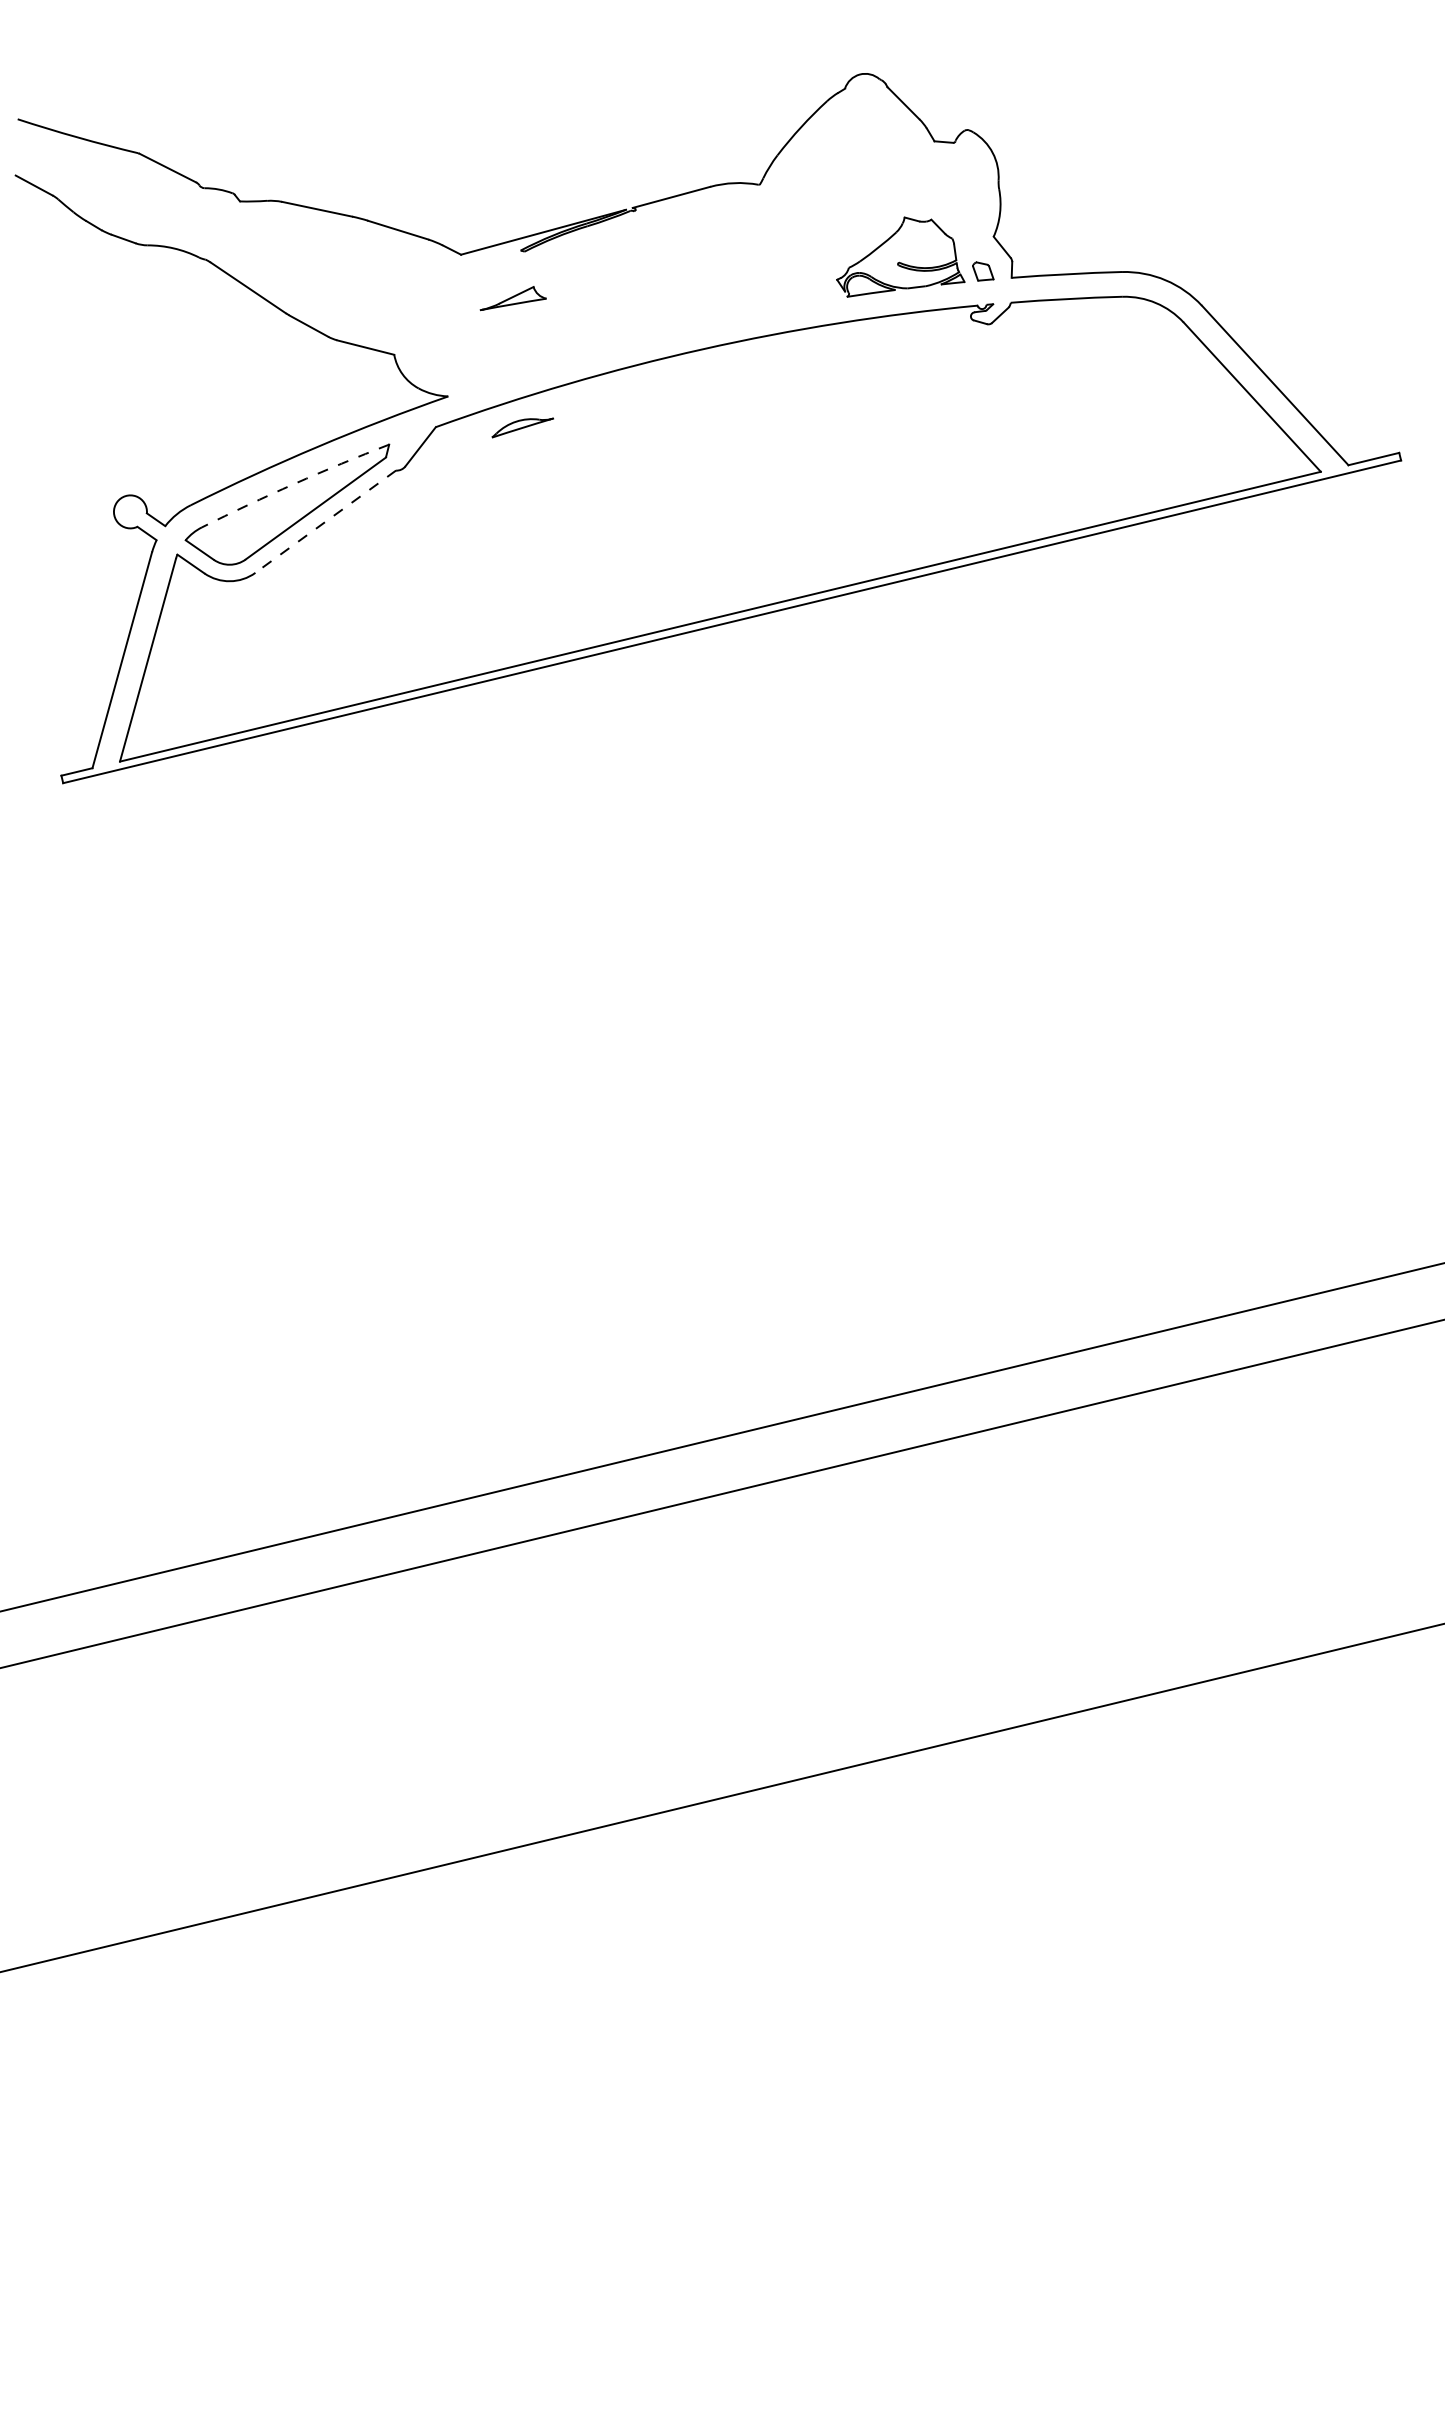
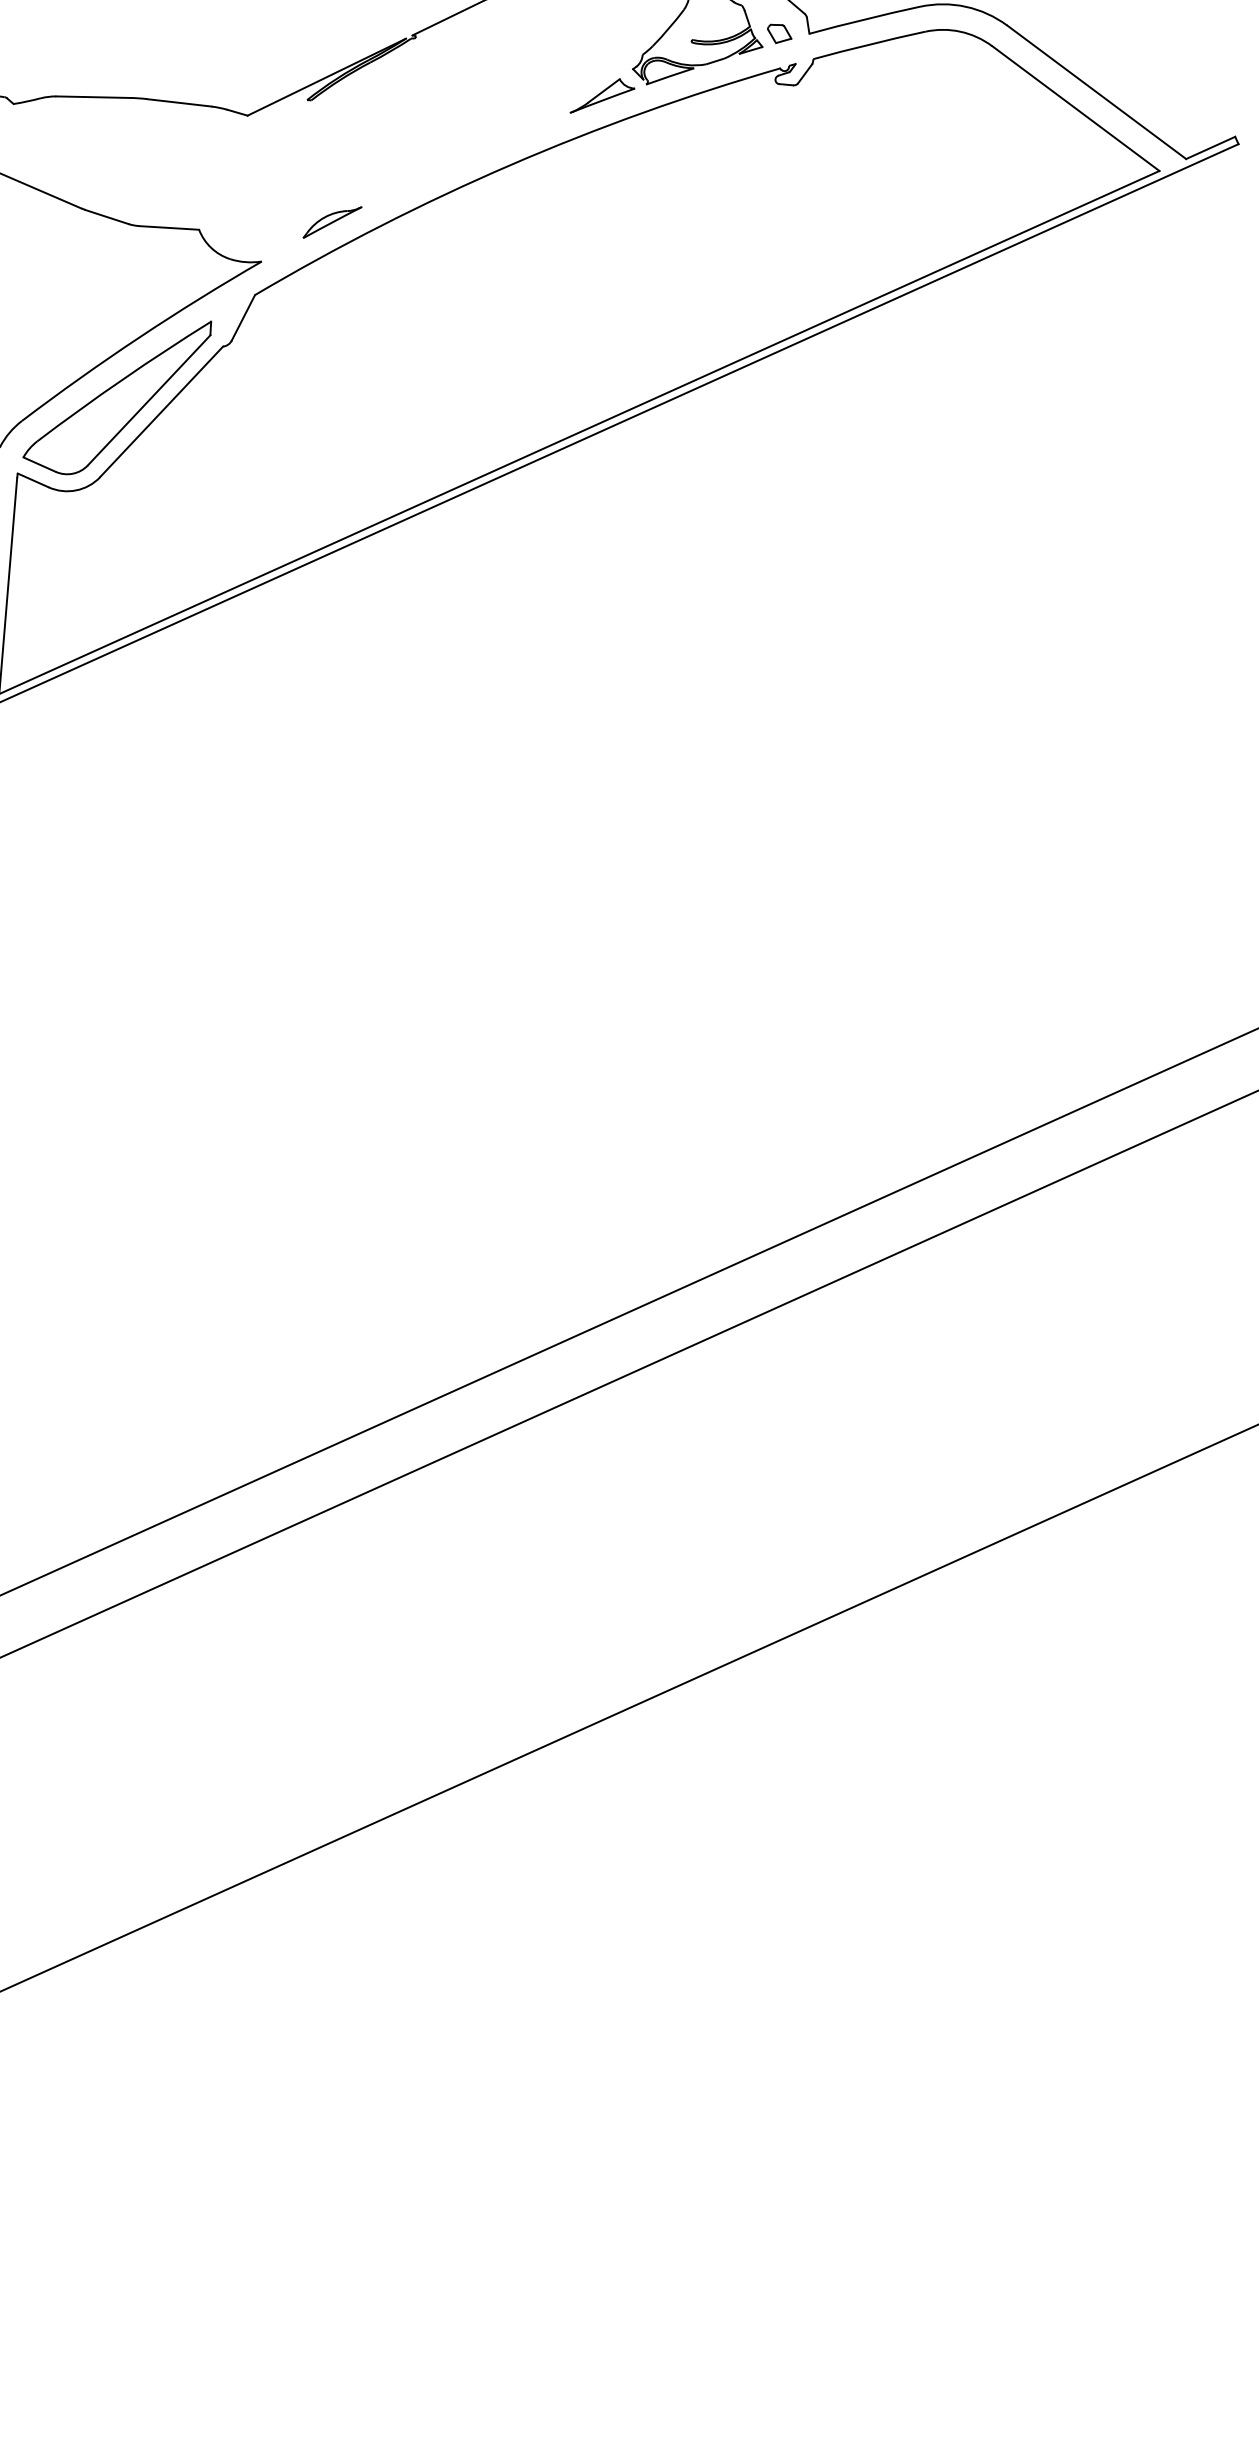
part: (512, 298) -> (600, 94), moved
part: (522, 427) -> (332, 222), moved
arc: (294, 483) -> (122, 379), dashed -> solid
line: (325, 521) -> (161, 411), dashed -> solid

